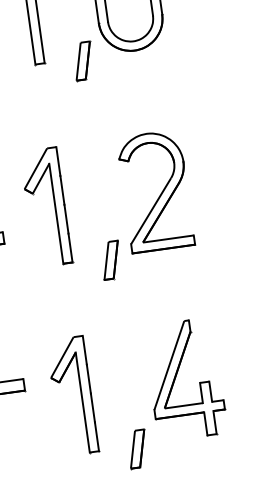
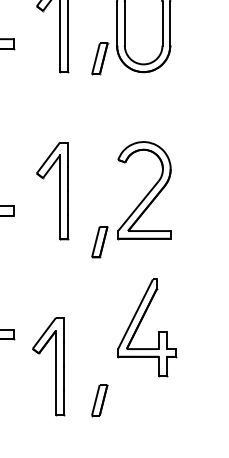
part: (83, 60) -> (100, 58), moved
part: (176, 376) -> (140, 324), moved
part: (81, 395) -> (55, 366), moved

